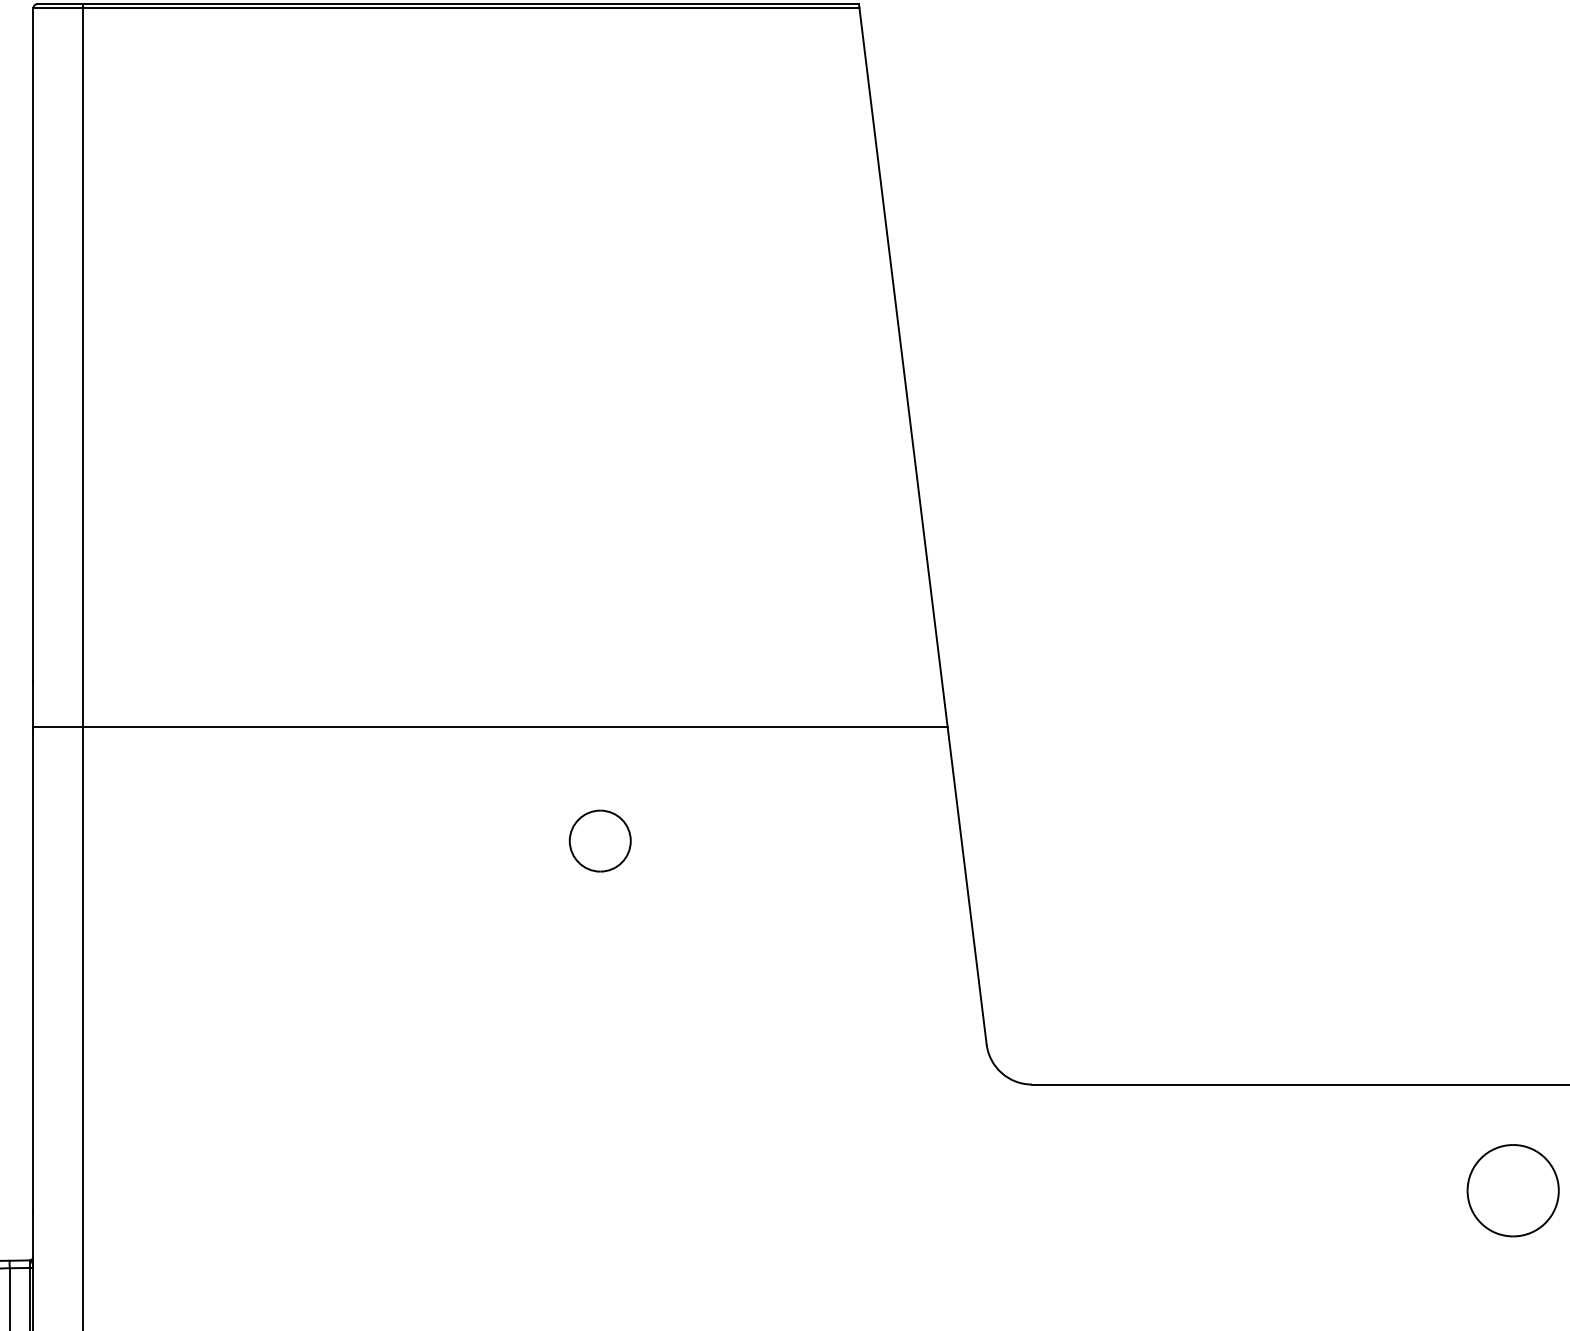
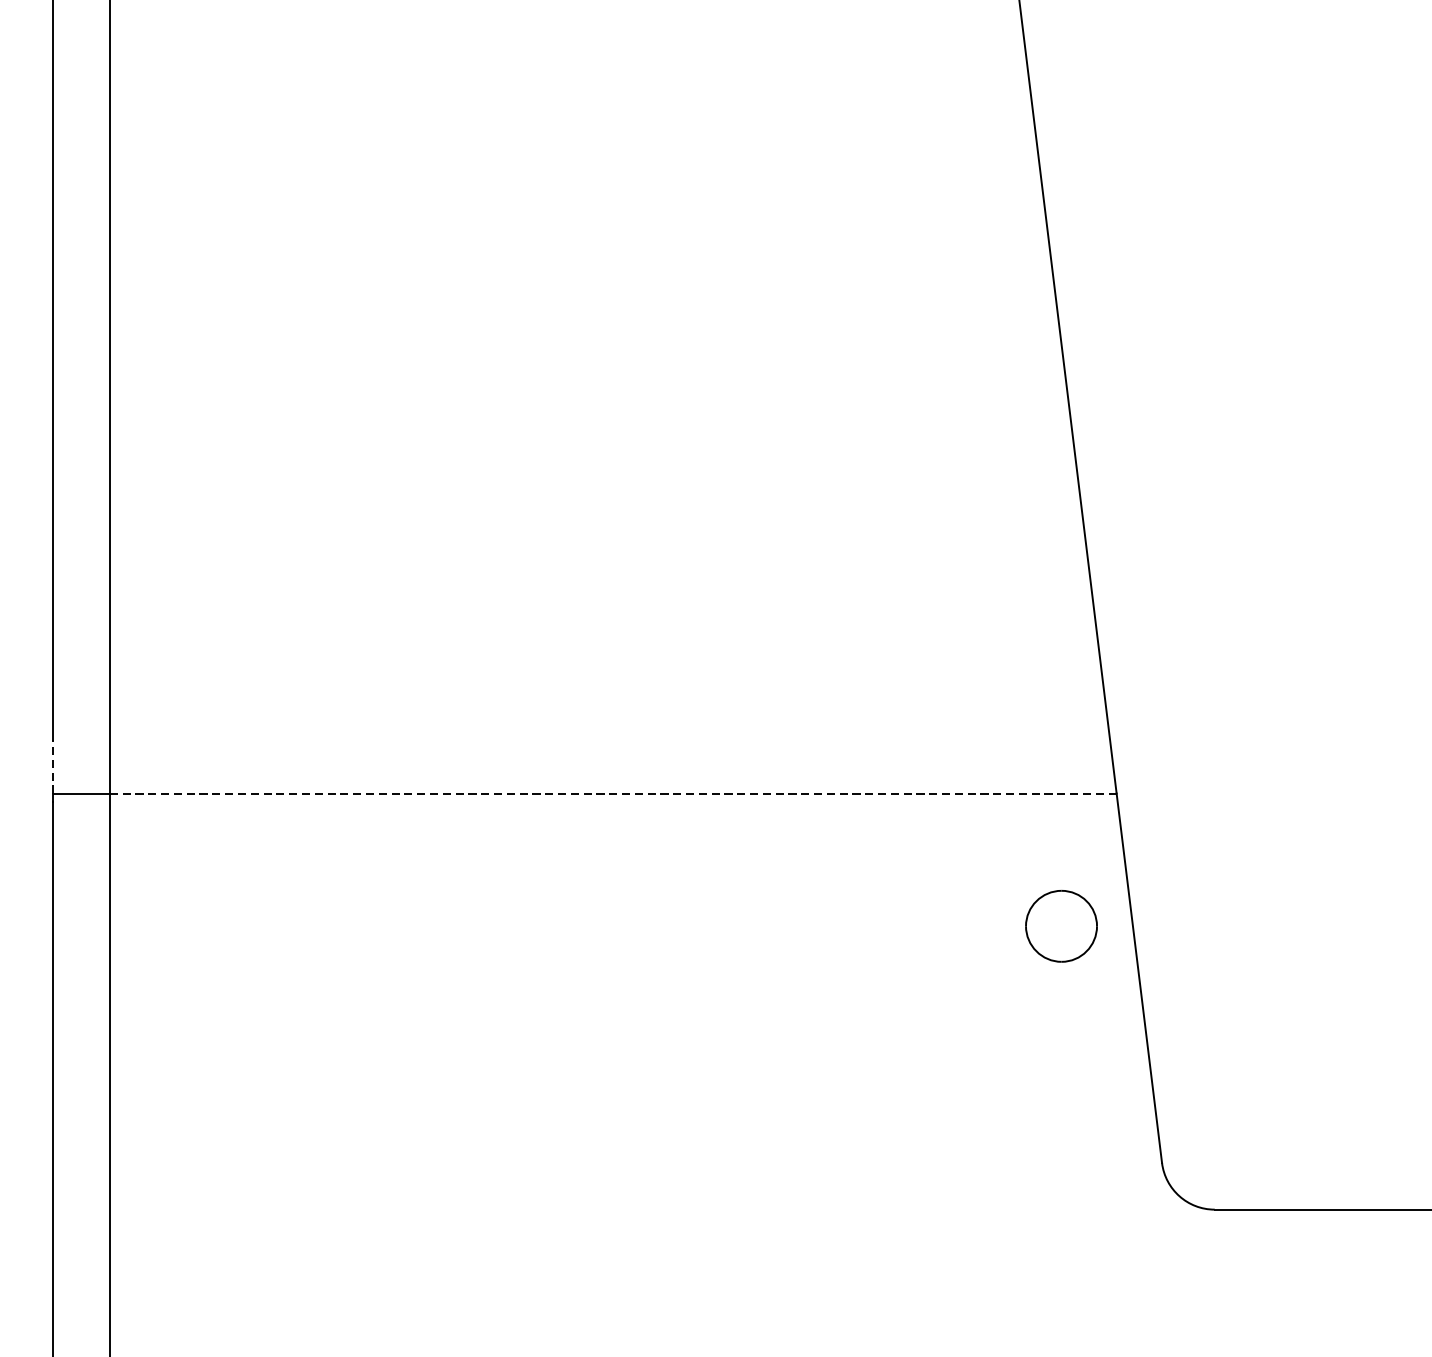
line: (33, 703) -> (52, 766), solid -> dashed
line: (514, 727) -> (612, 794), solid -> dashed
part: (599, 840) -> (1060, 925), moved

